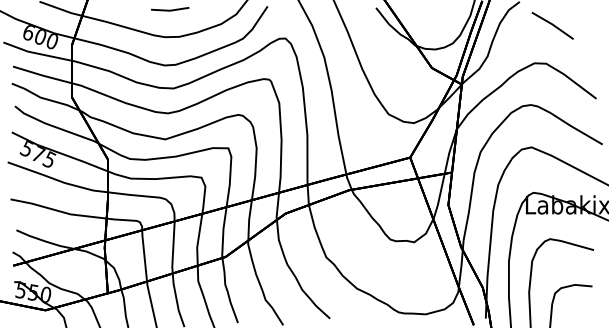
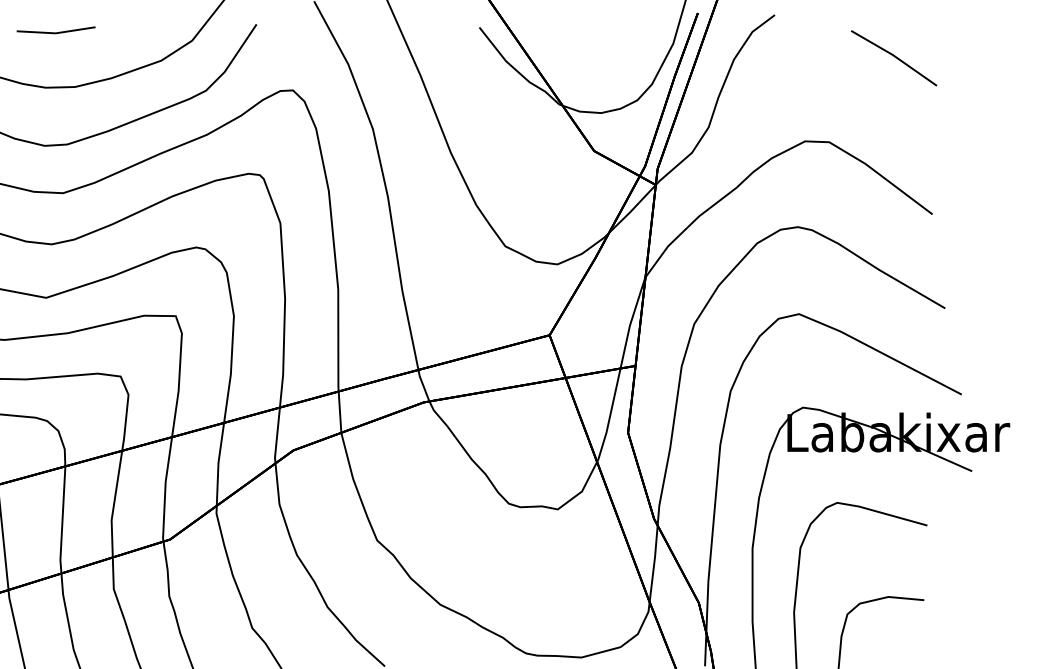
line: (552, 25) -> (893, 57), moved

